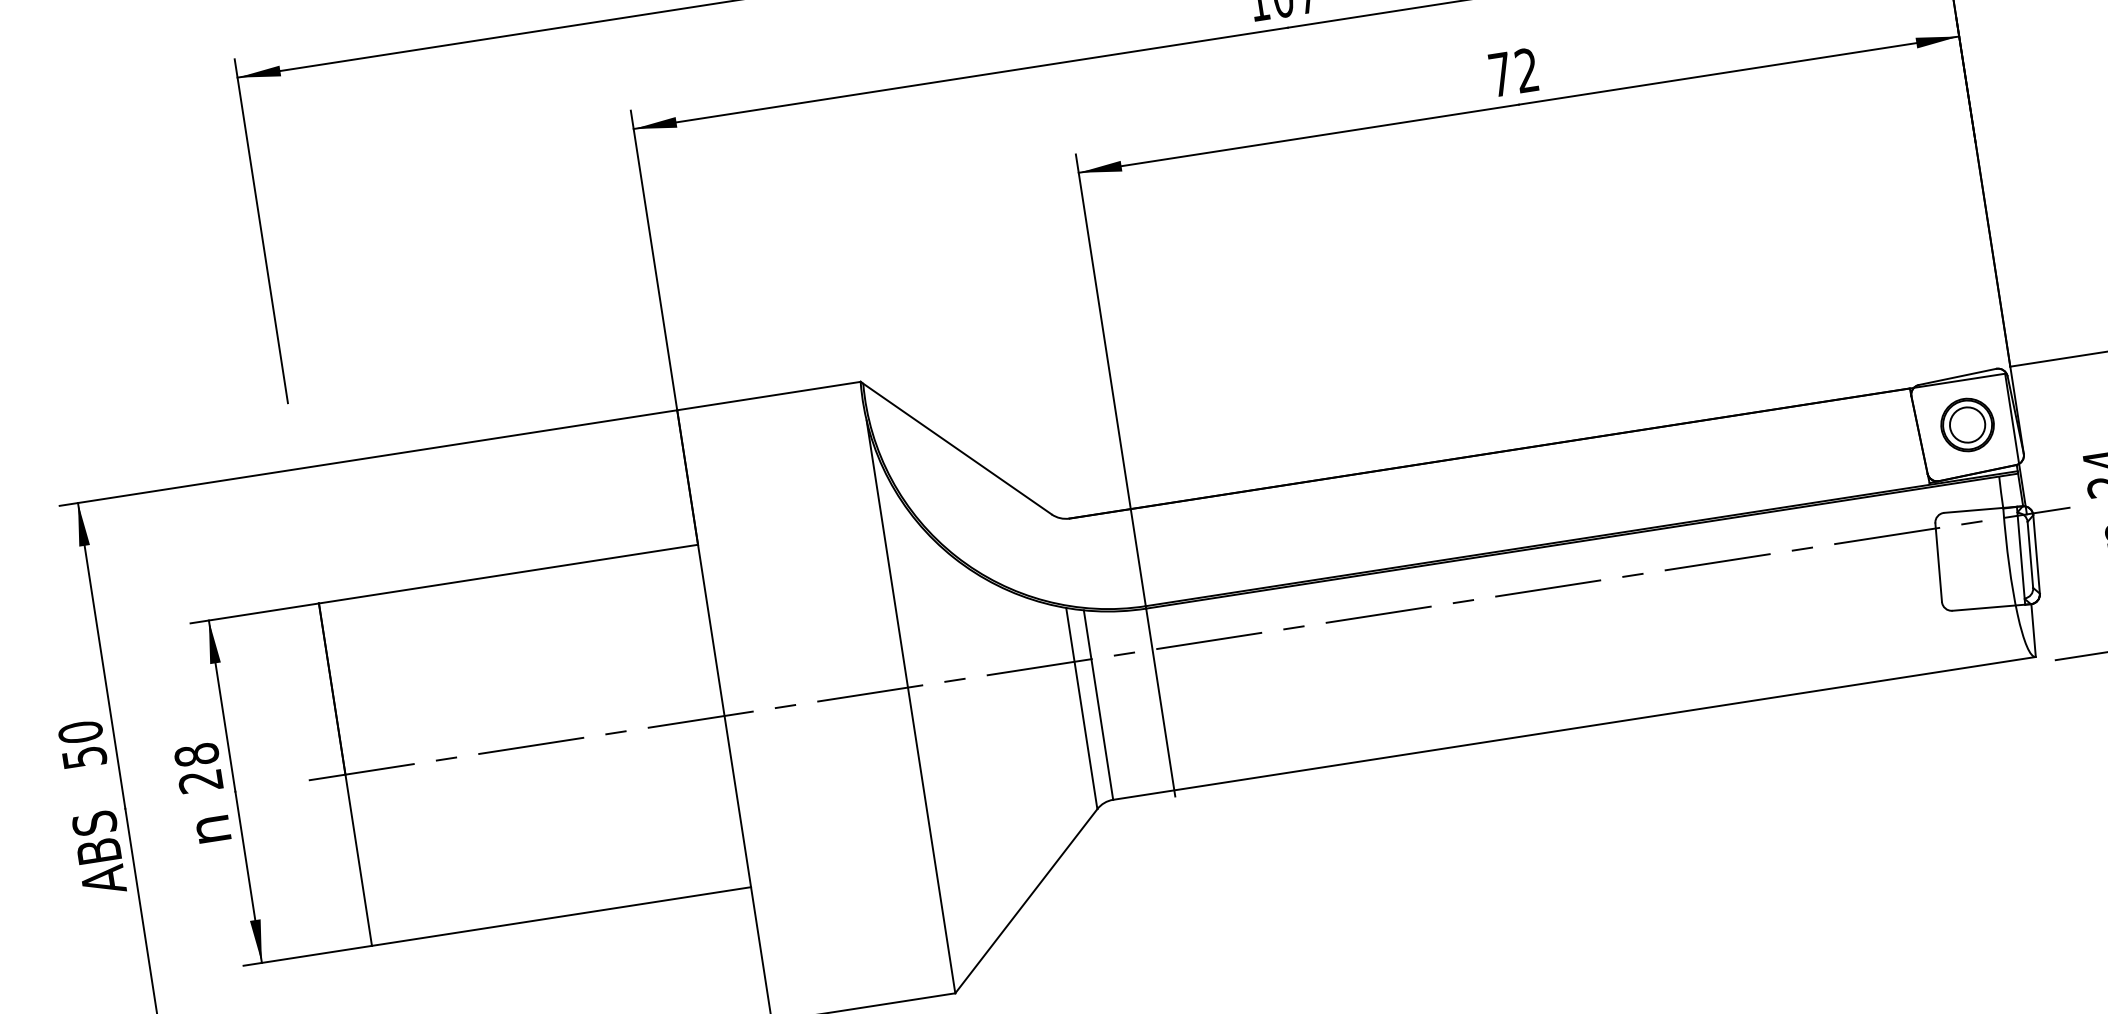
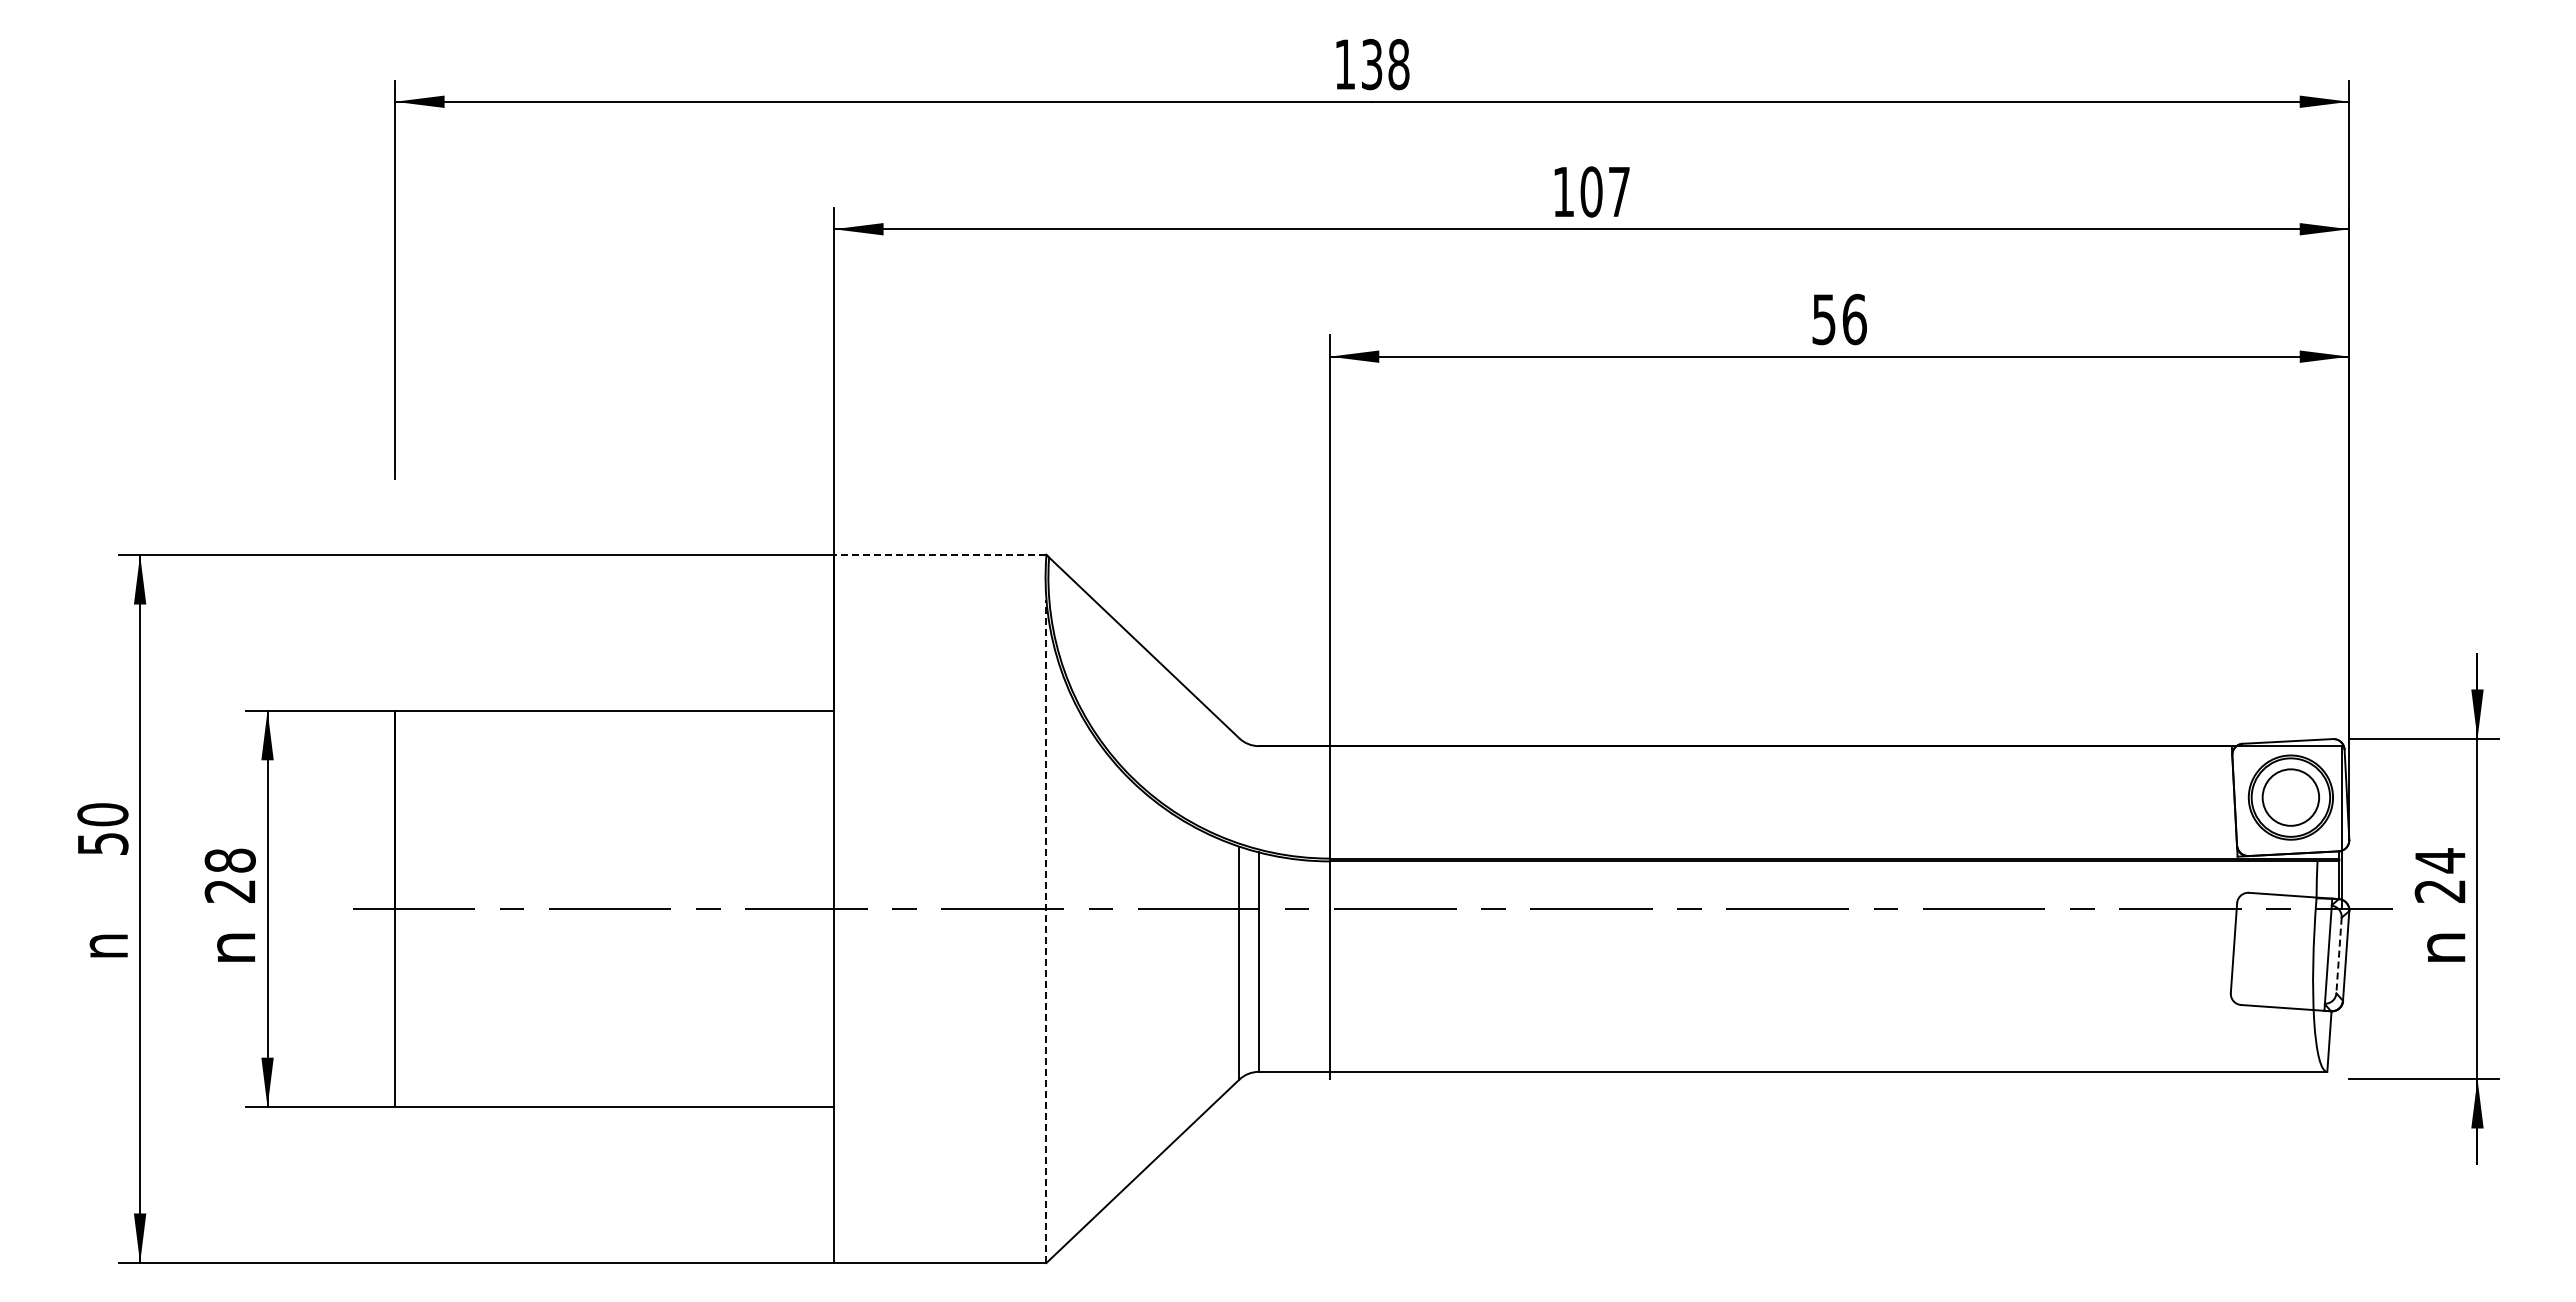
text: (1513, 72) -> (1839, 319), 72 -> 56
line: (768, 395) -> (939, 554), solid -> dashed
part: (1967, 425) -> (2290, 797), size x1.4
line: (2030, 554) -> (2339, 955), solid -> dashed
line: (911, 707) -> (1046, 931), solid -> dashed
text: (98, 853) -> (102, 954), ABS -> n

